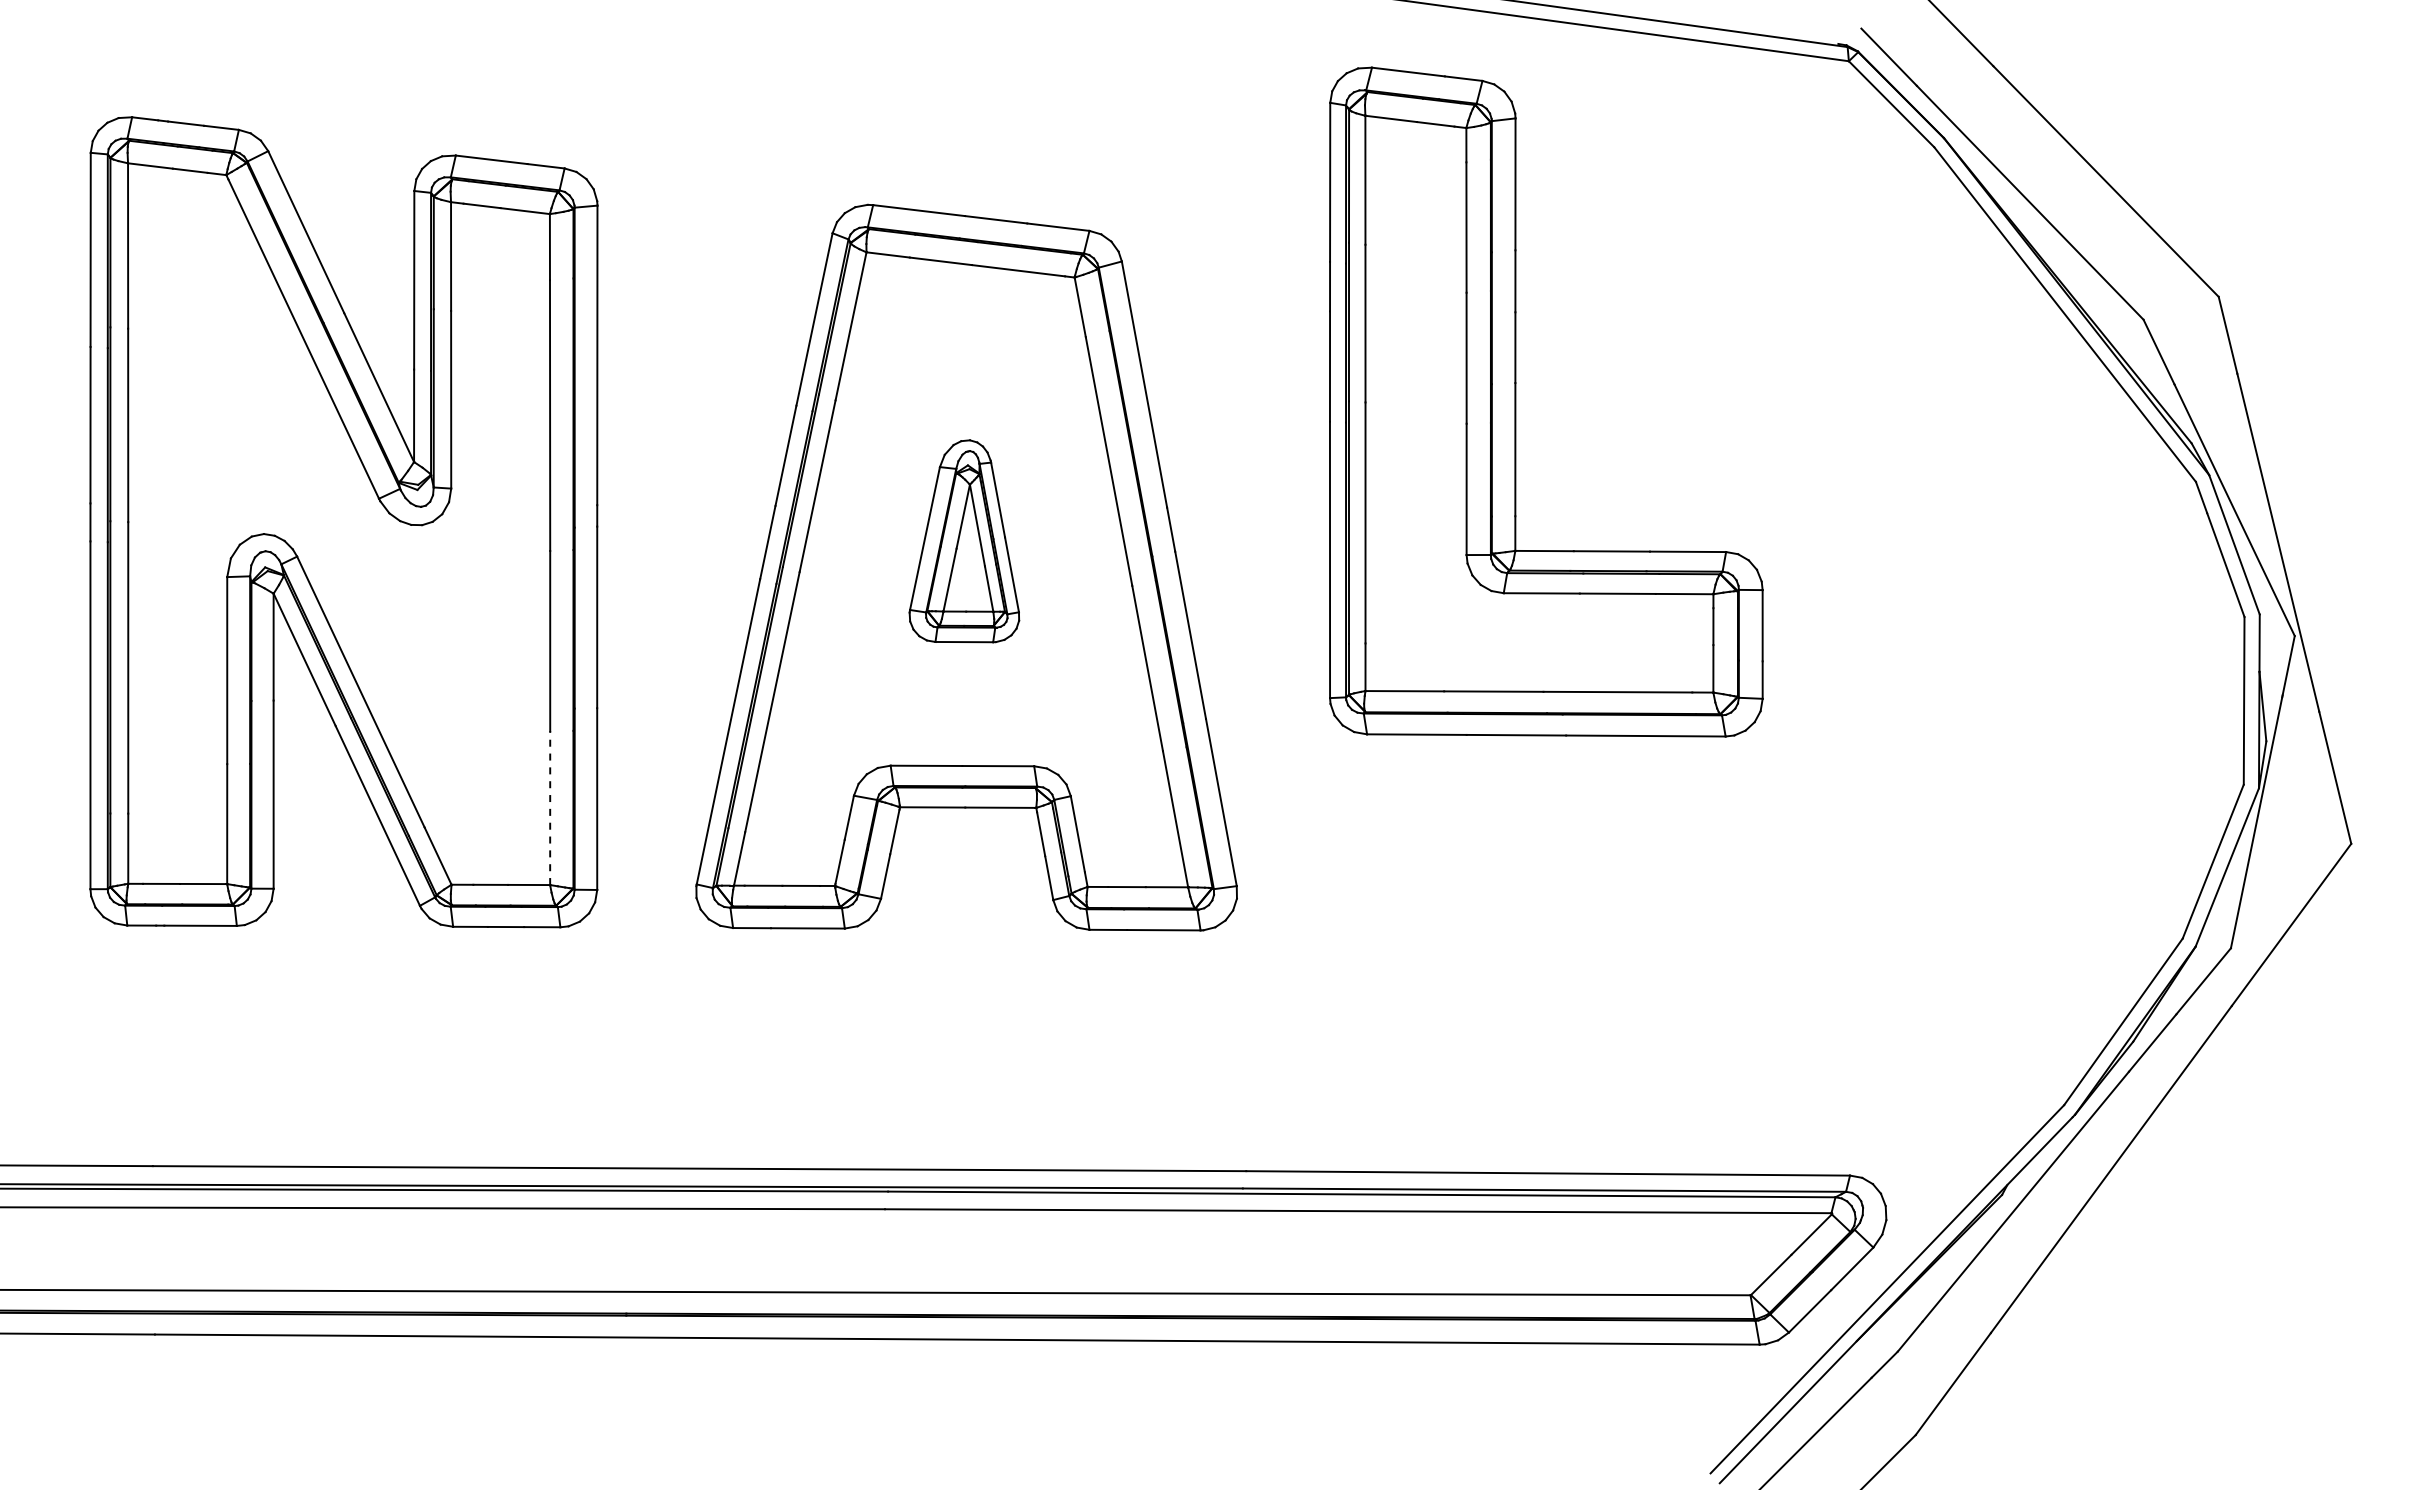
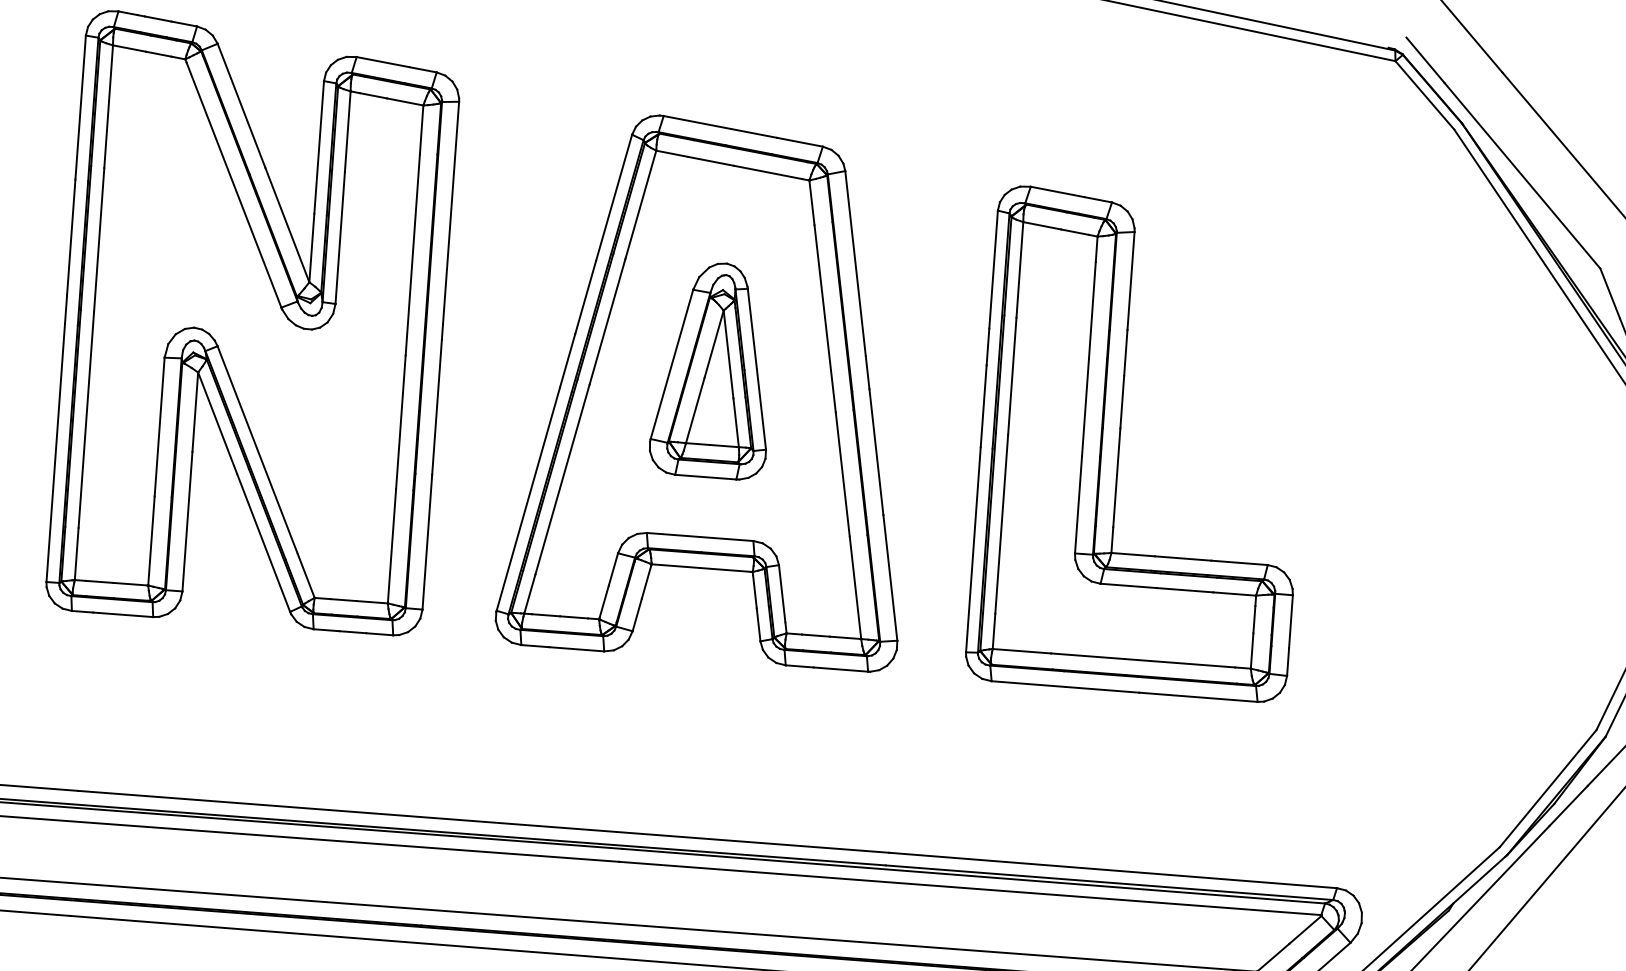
part: (1516, 401) -> (1120, 442), moved
part: (964, 541) -> (713, 370), size x1.43
line: (550, 808) -> (392, 546), dashed -> solid

